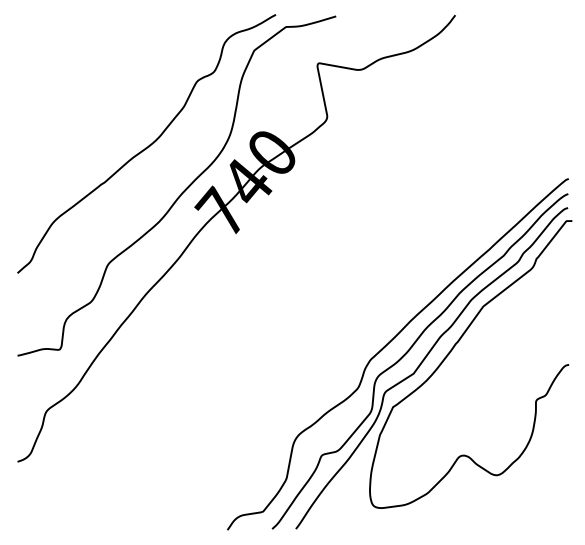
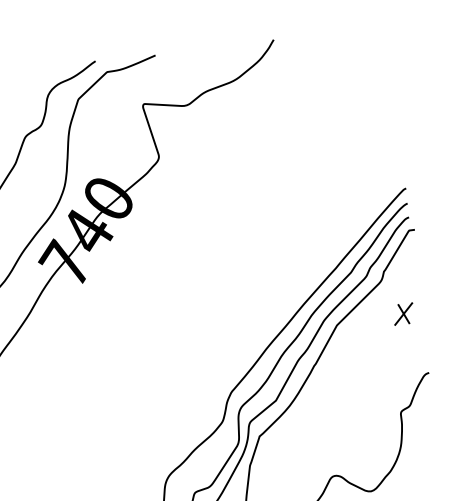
part: (550, 303) -> (403, 314), added

